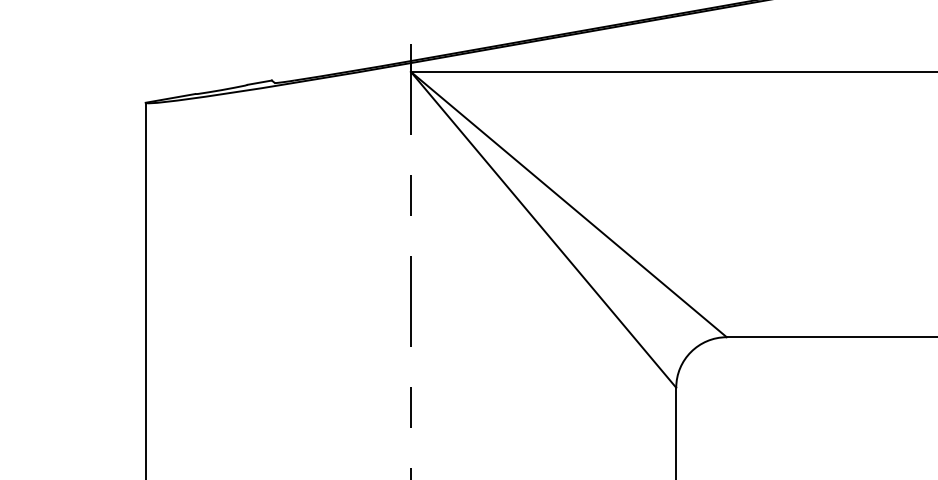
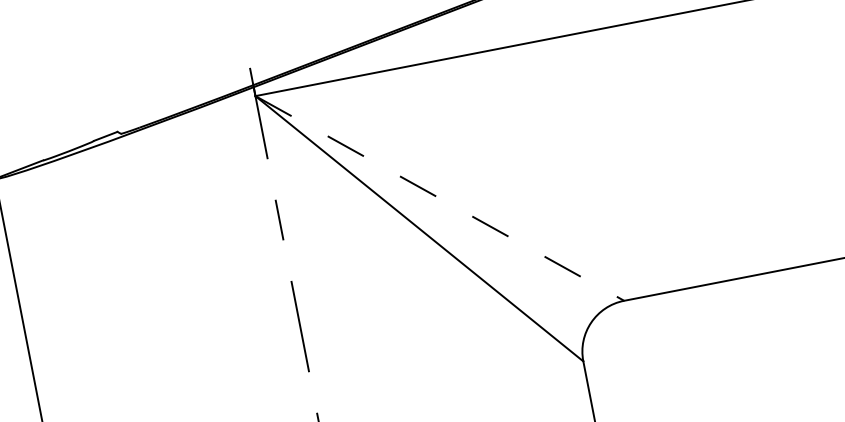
line: (569, 204) -> (440, 198), solid -> dashed

